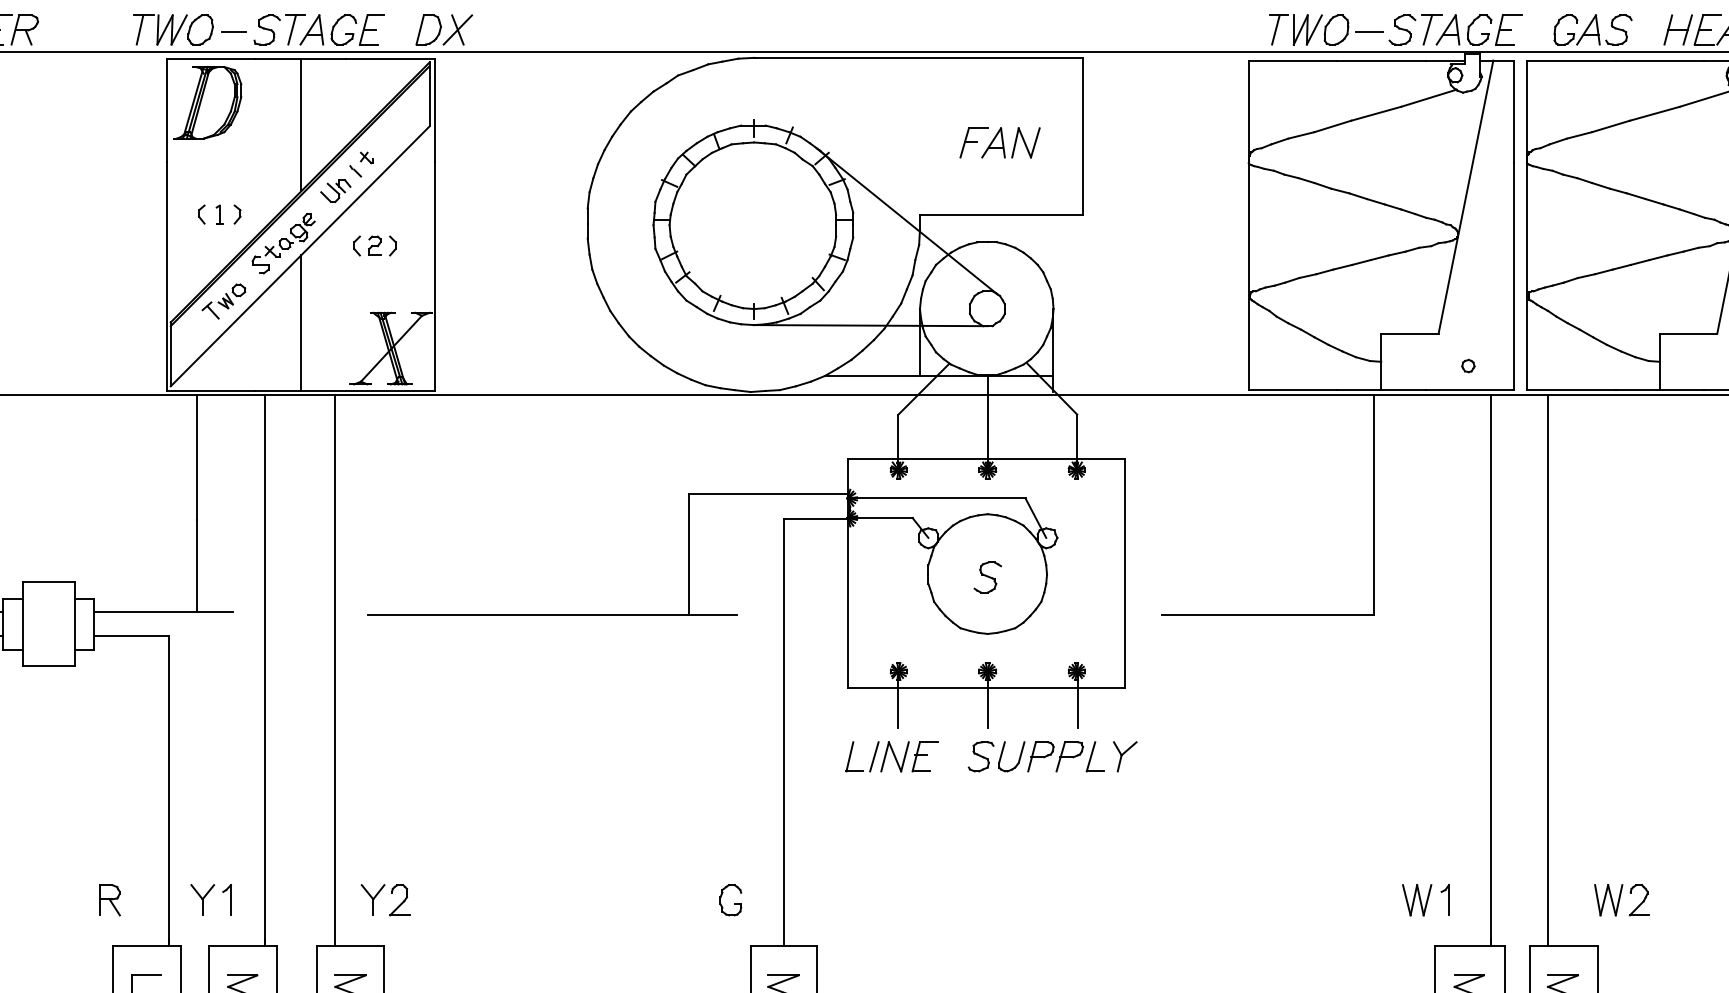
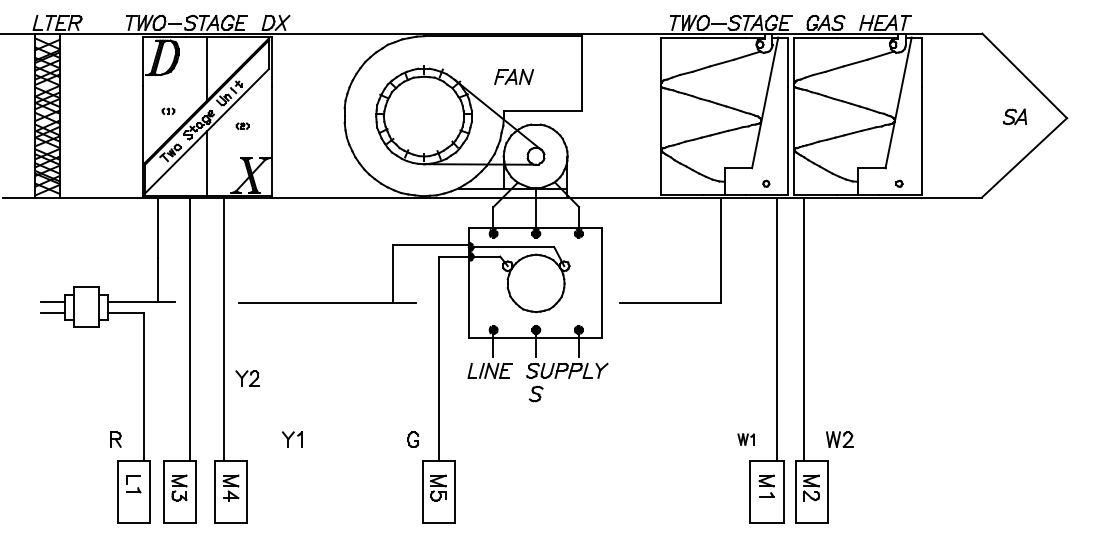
part: (1000, 141) -> (514, 76), moved
part: (219, 214) -> (168, 111), size x0.6
part: (374, 244) -> (242, 125), size x0.6
part: (986, 576) -> (535, 393), moved
part: (209, 900) -> (291, 439), moved
part: (384, 900) -> (247, 378), moved
part: (1426, 900) -> (746, 439), size x0.7

